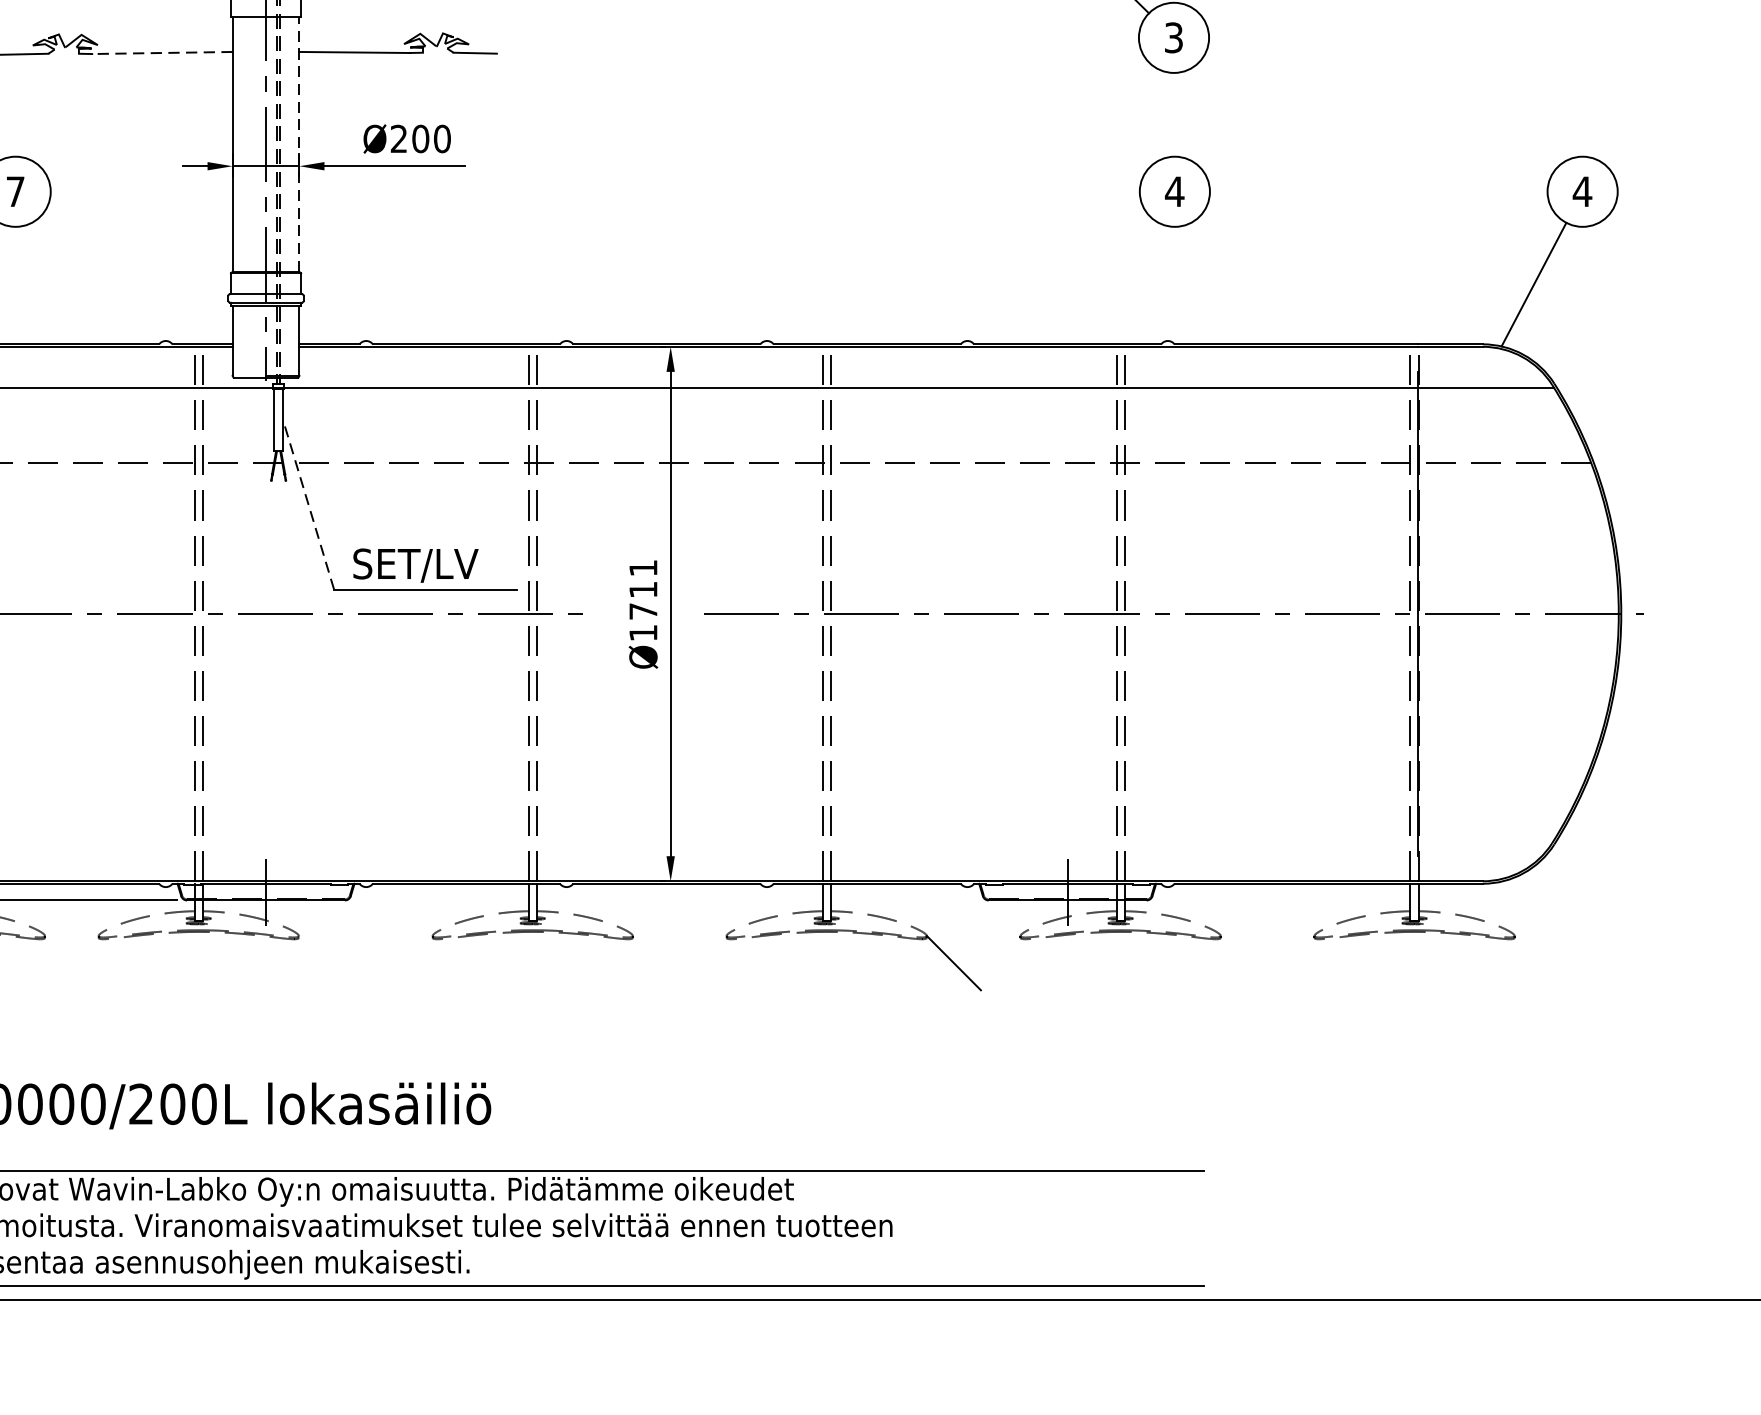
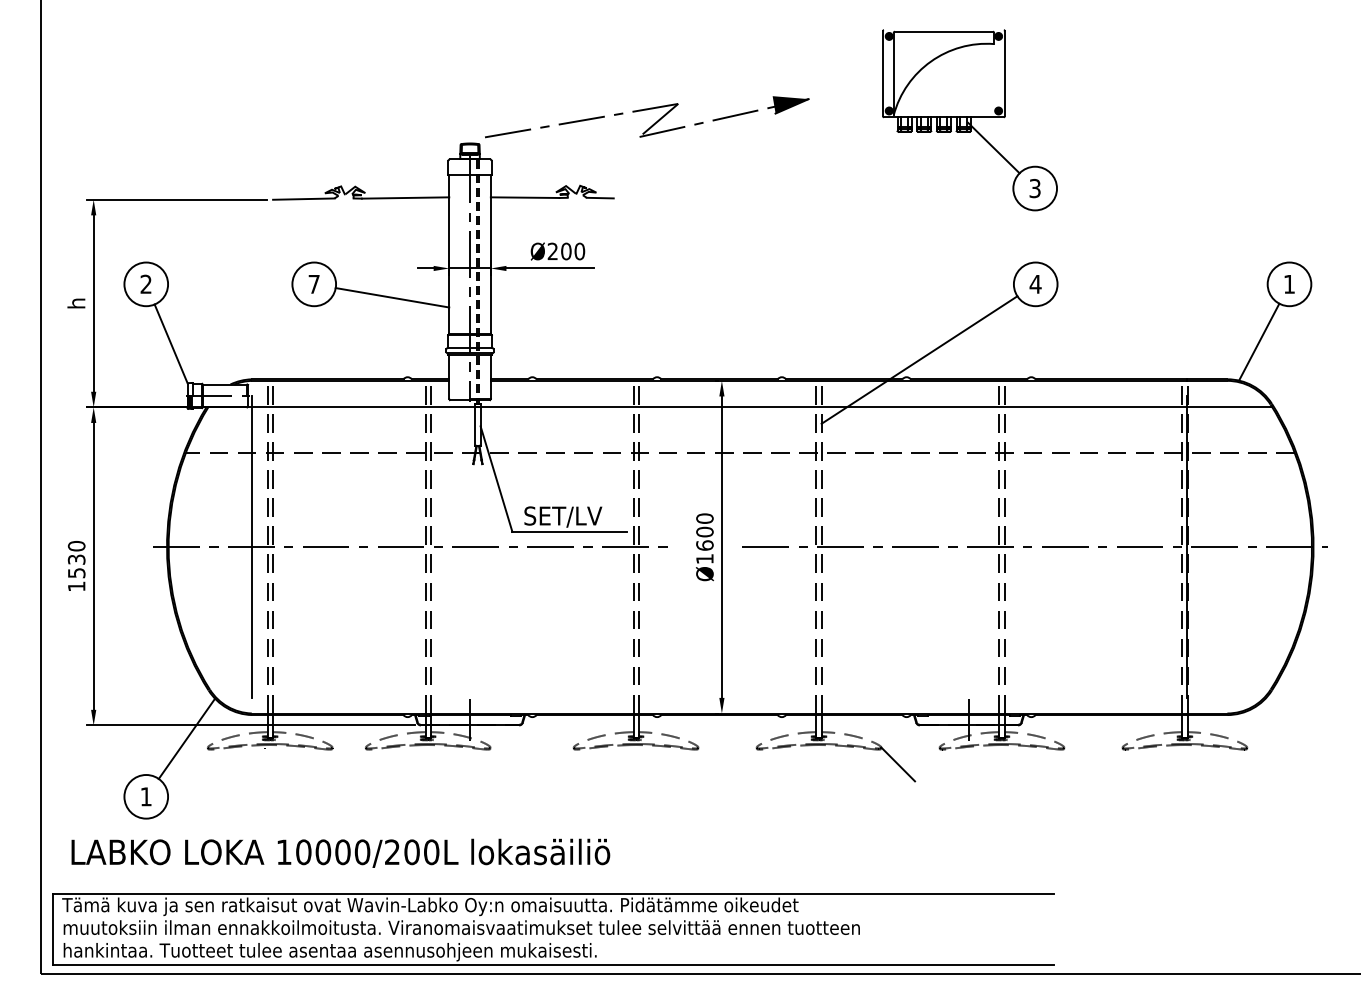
line: (162, 53) -> (405, 198), dashed -> solid
line: (298, 143) -> (490, 254), dashed -> solid
text: (1582, 191) -> (1289, 284), 4 -> 1
line: (141, 212) -> (392, 297), added
line: (988, 312) -> (919, 359), added
line: (308, 503) -> (496, 478), dashed -> solid
text: (642, 588) -> (704, 531), Ø1711 -> Ø1600

